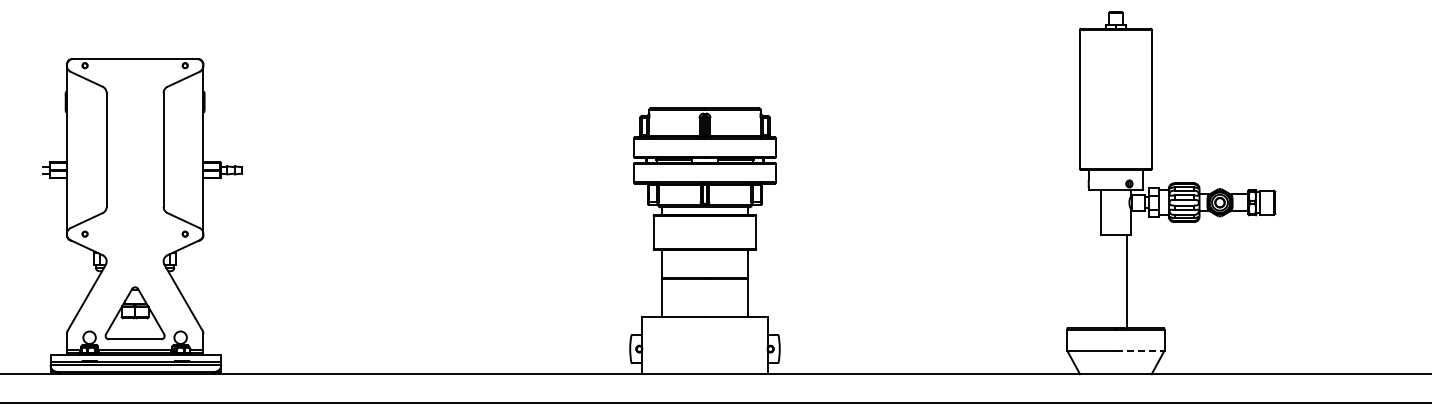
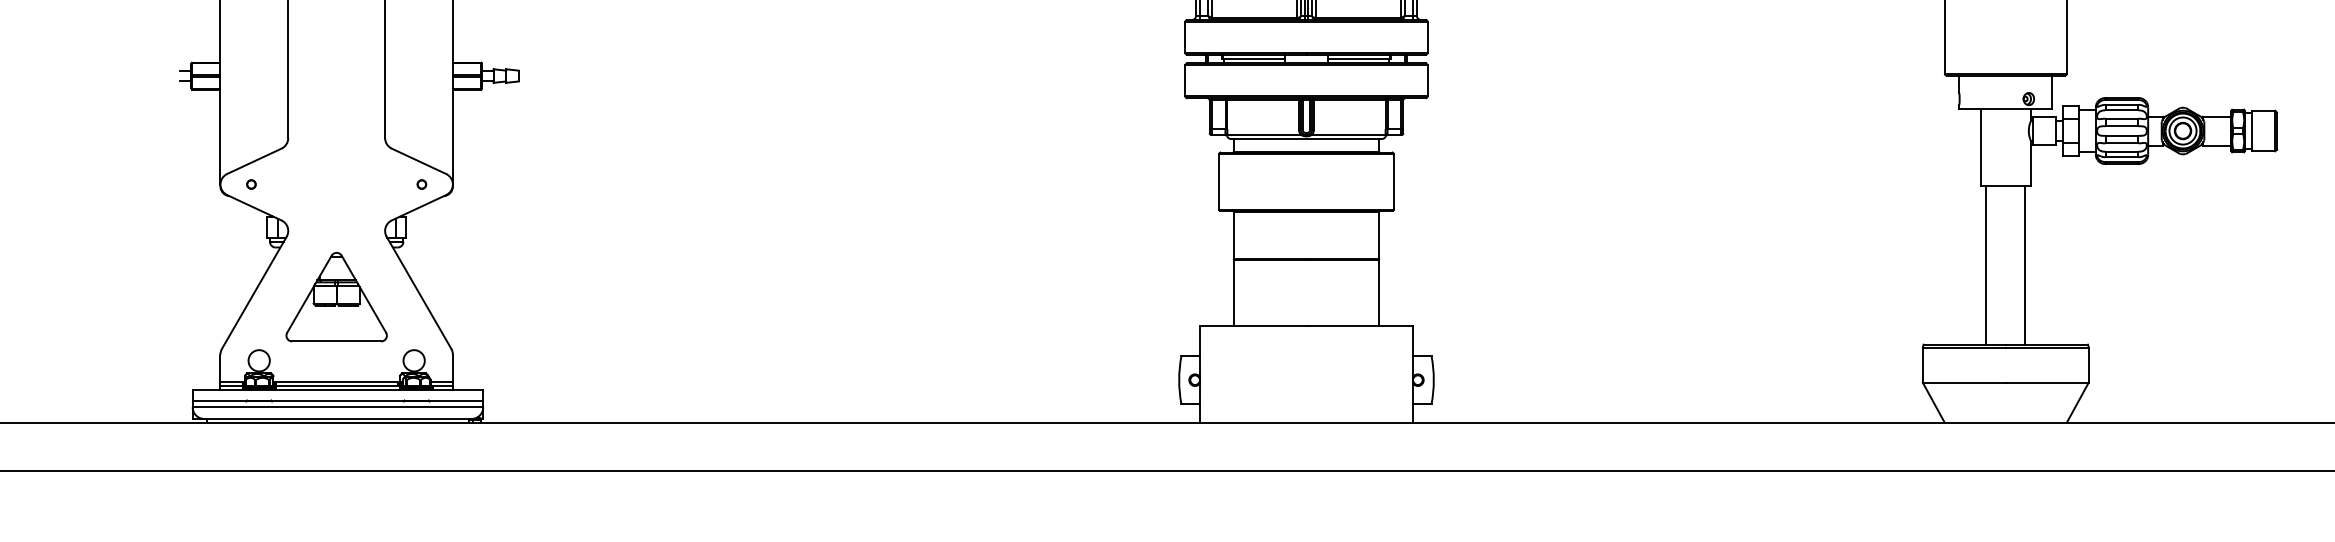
line: (1104, 281) -> (1986, 265), added
part: (134, 313) -> (335, 297), moved
line: (1140, 350) -> (2047, 382), dashed -> solid

